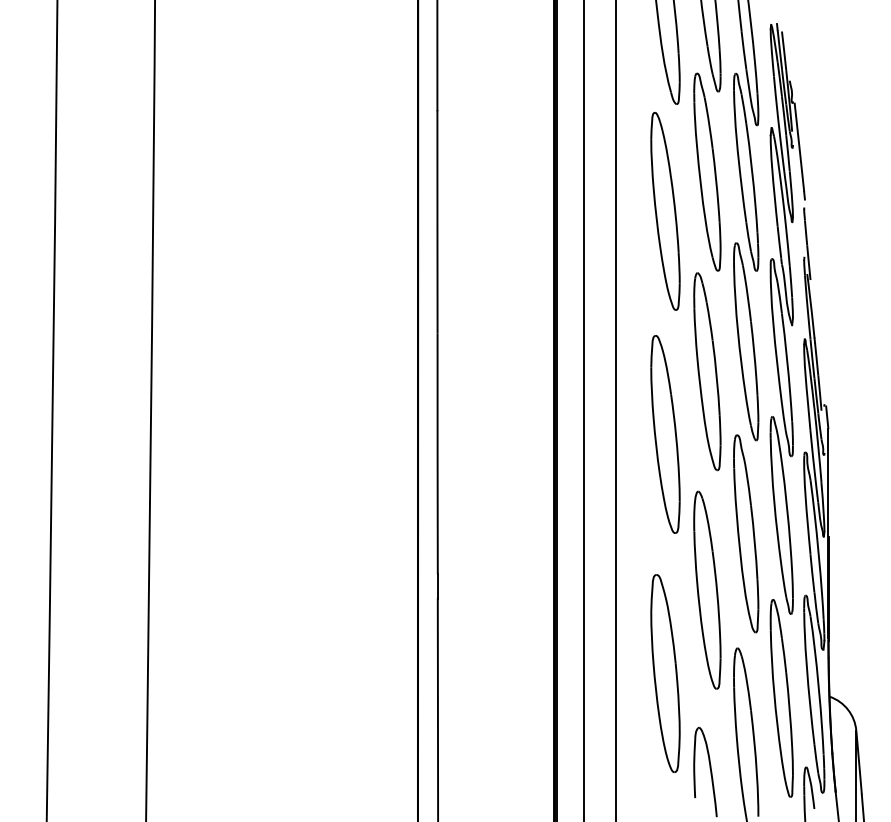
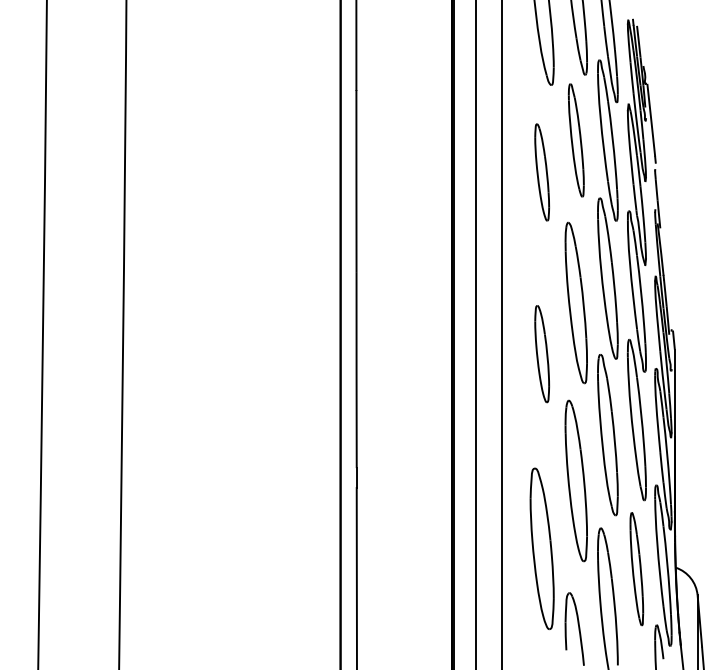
part: (707, 171) -> (576, 139), size x0.7
part: (665, 211) -> (542, 172), size x0.6
part: (665, 434) -> (542, 354), size x0.6
part: (781, 698) -> (636, 569), size x0.7

